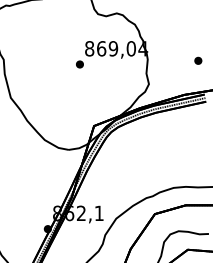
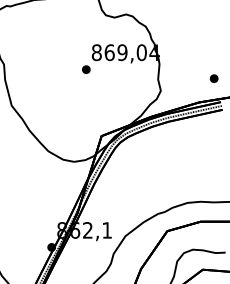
part: (198, 60) -> (214, 78), moved

